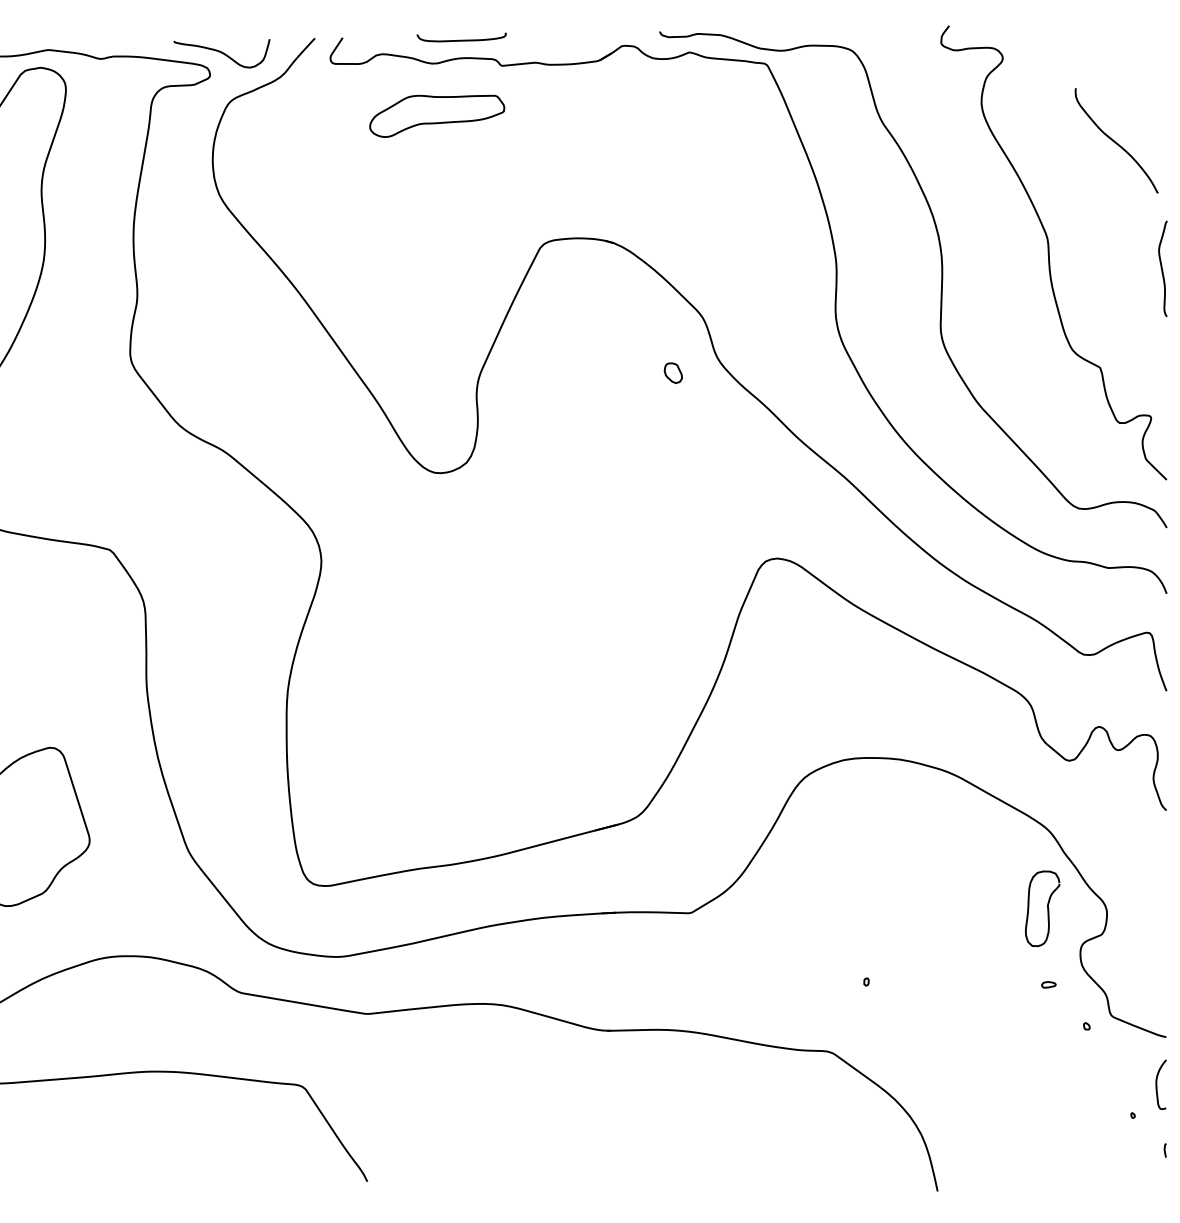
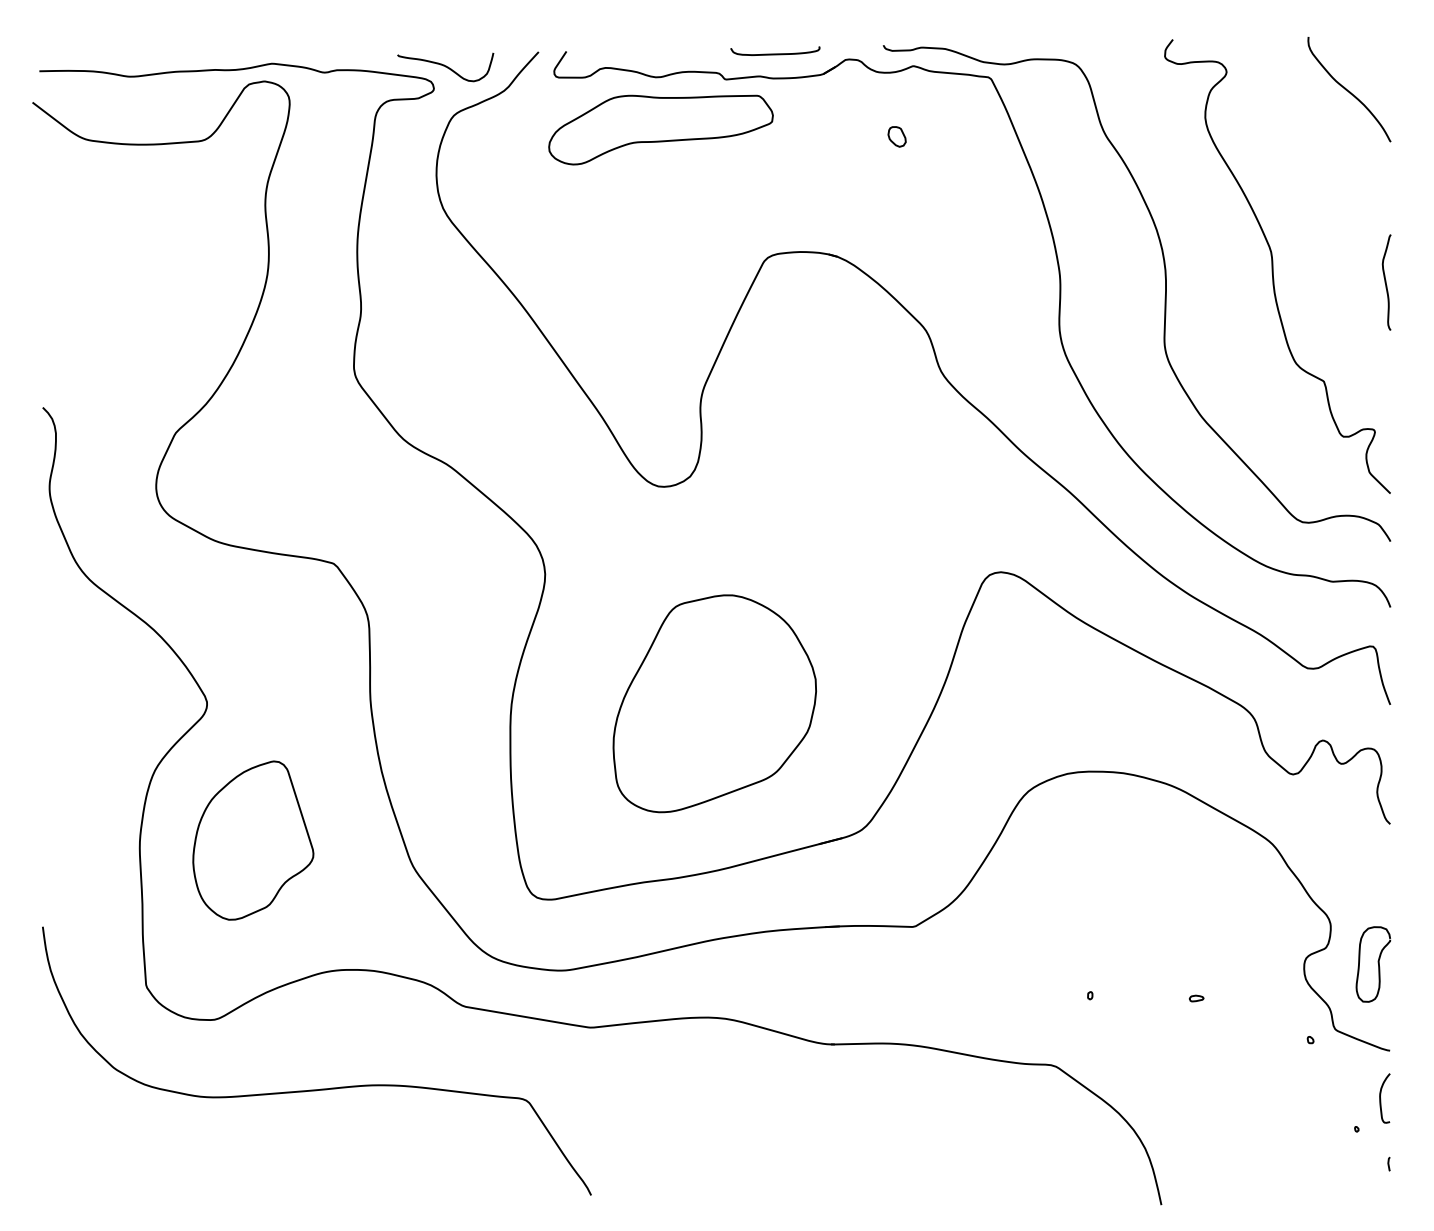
curve: (461, 39) -> (775, 53), moved
part: (436, 115) -> (660, 129), size x1.67
curve: (1116, 141) -> (1349, 90), moved
part: (672, 372) -> (896, 136), moved
part: (490, 689) -> (714, 703), added
curve: (1046, 906) -> (1377, 962), moved
part: (1048, 984) -> (1196, 998), moved

